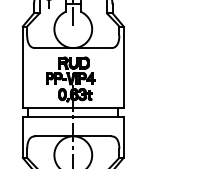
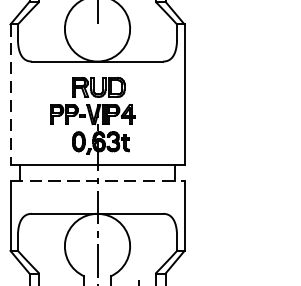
line: (22, 67) -> (9, 95), solid -> dashed
line: (73, 117) -> (97, 181), solid -> dashed

